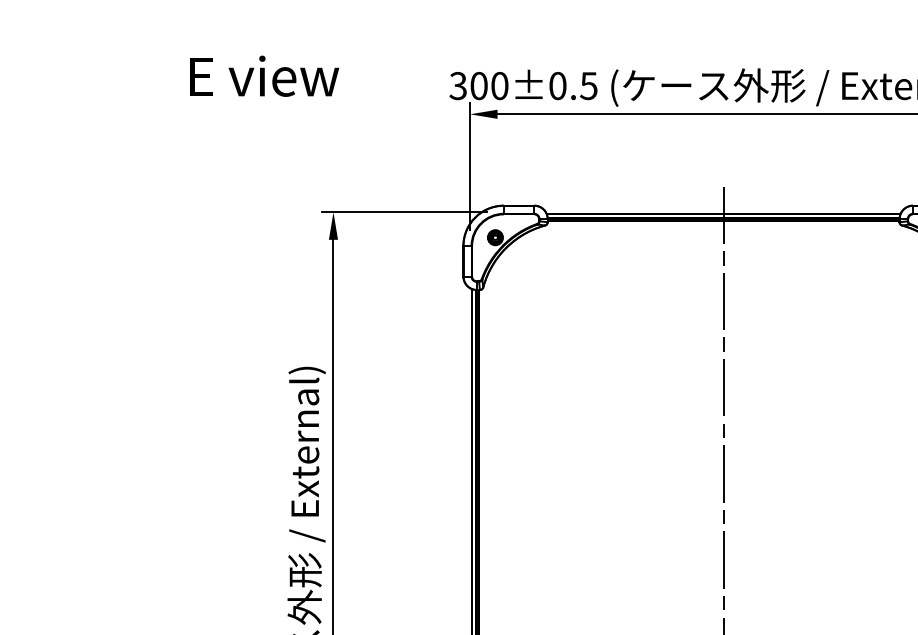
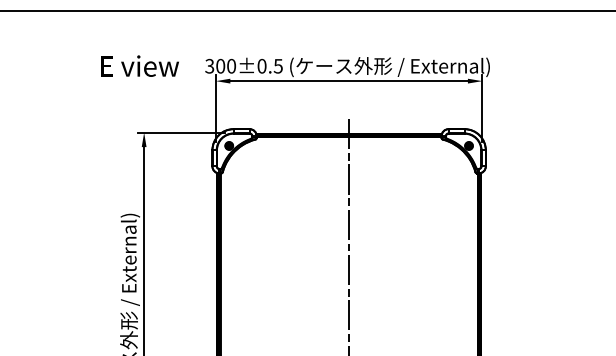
text: (263, 75) -> (139, 65), moved

